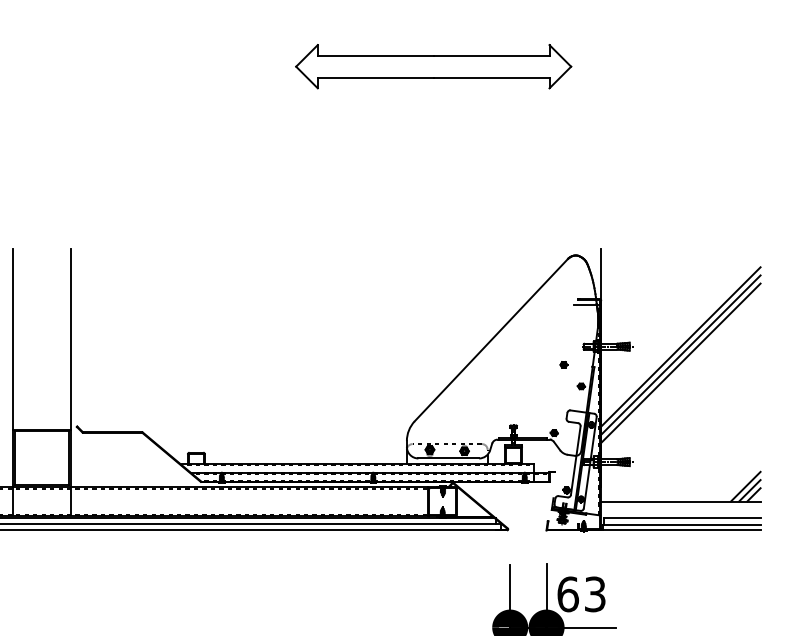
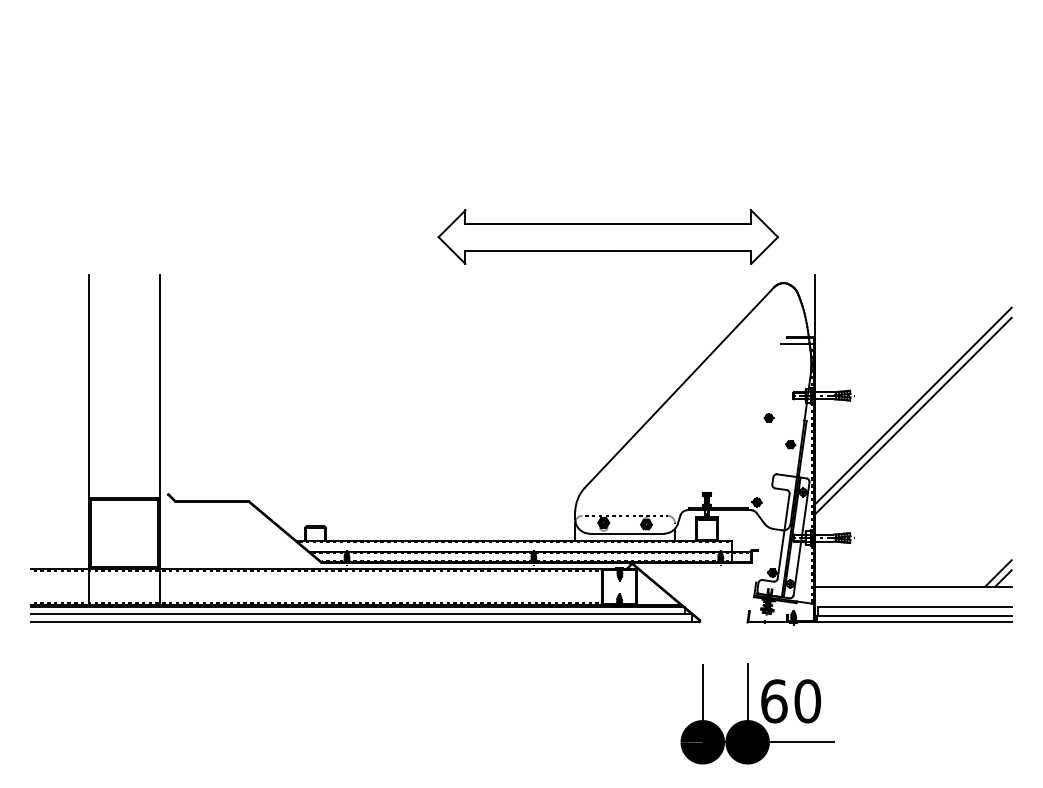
part: (433, 66) -> (608, 236), moved
line: (680, 346) -> (913, 395), removed
line: (745, 486) -> (993, 568), removed
text: (595, 594) -> (807, 701), 63 -> 60

